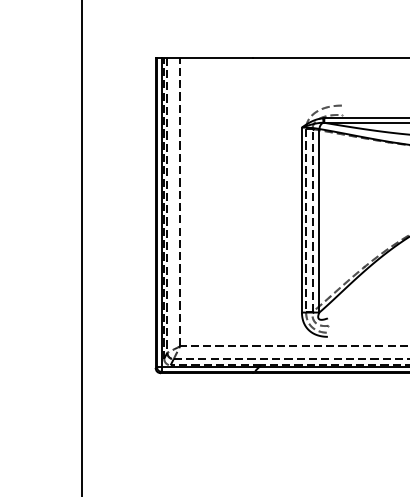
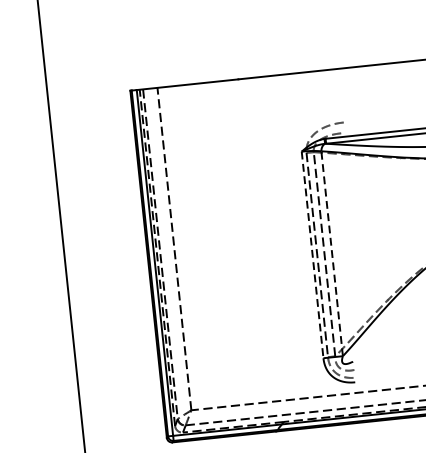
line: (301, 220) -> (312, 255), solid -> dashed
line: (319, 220) -> (332, 253), solid -> dashed

